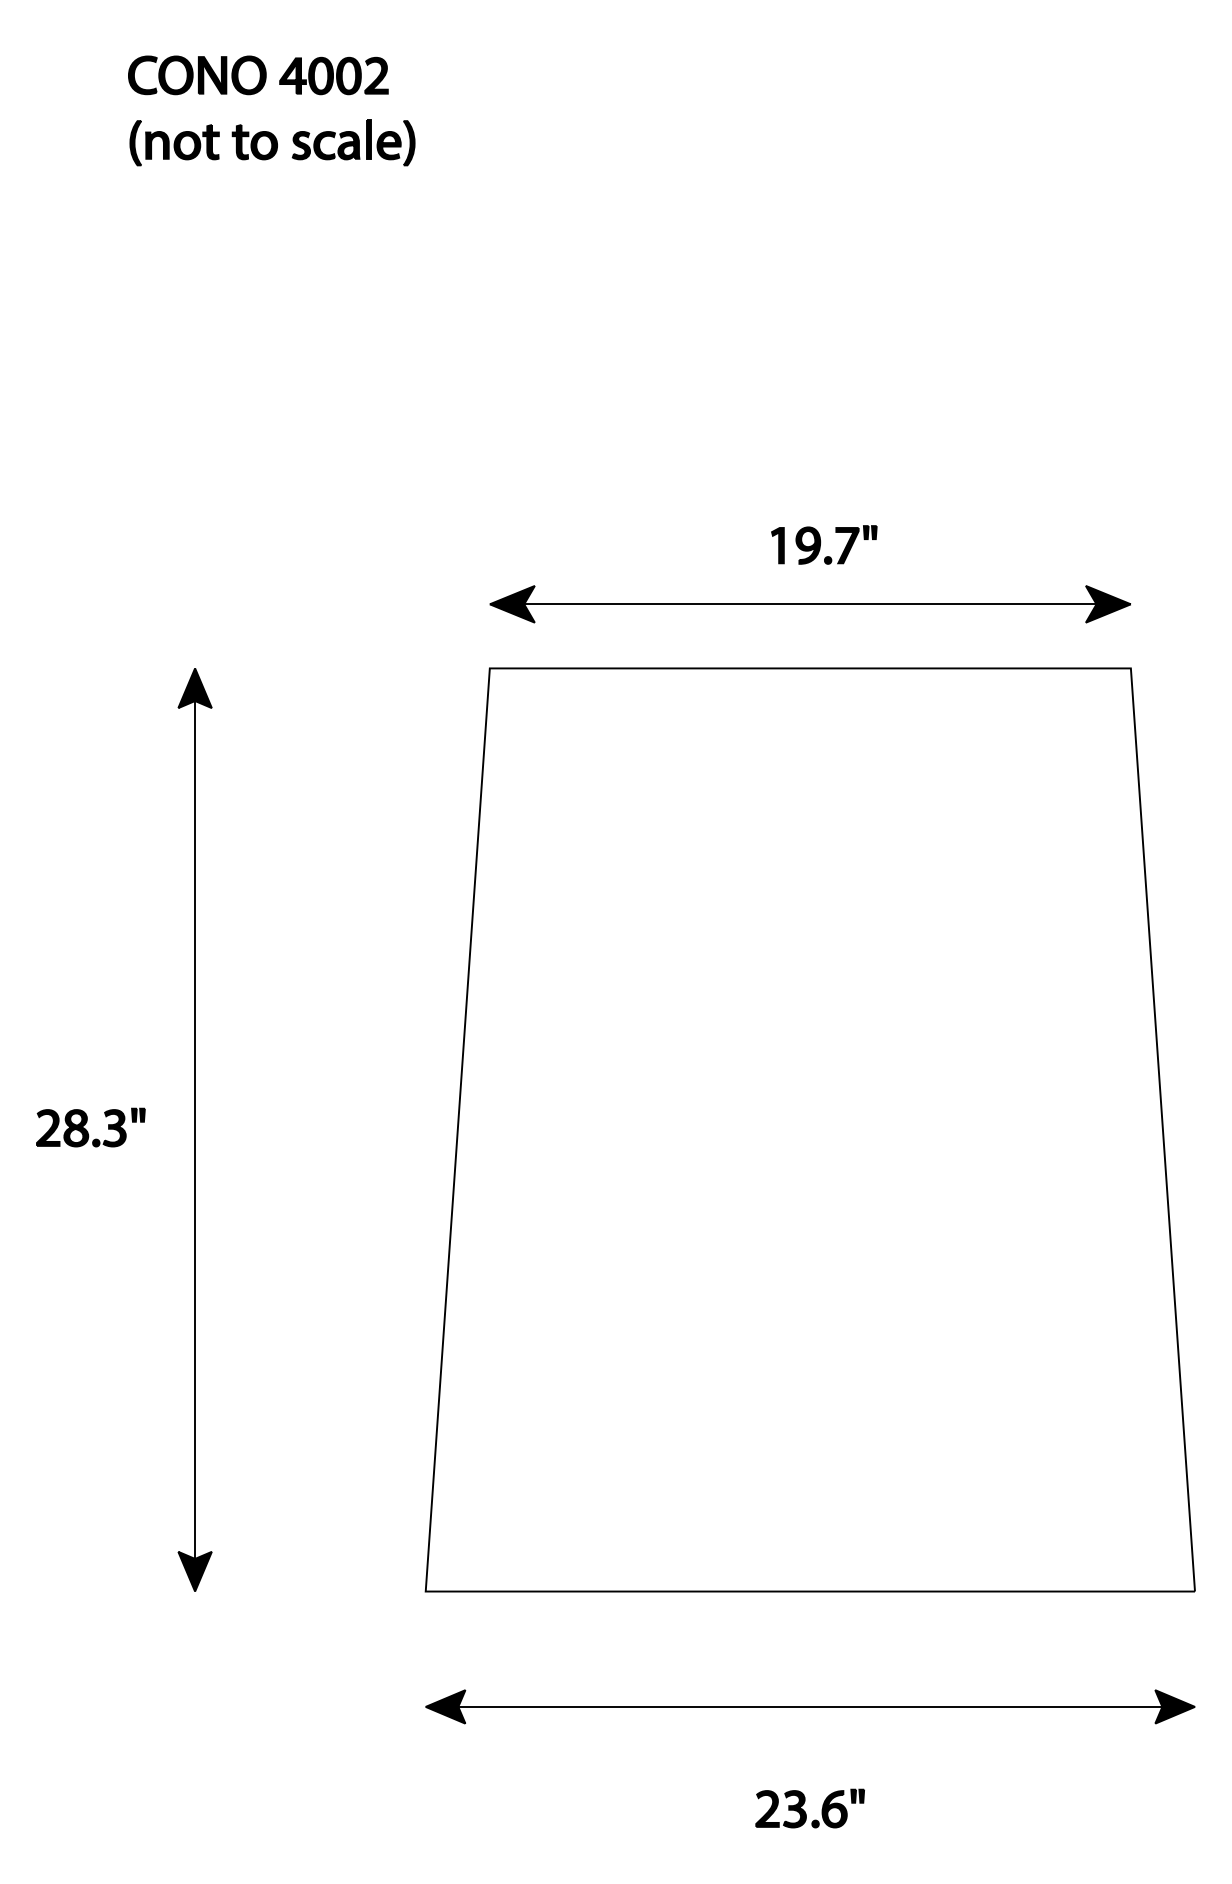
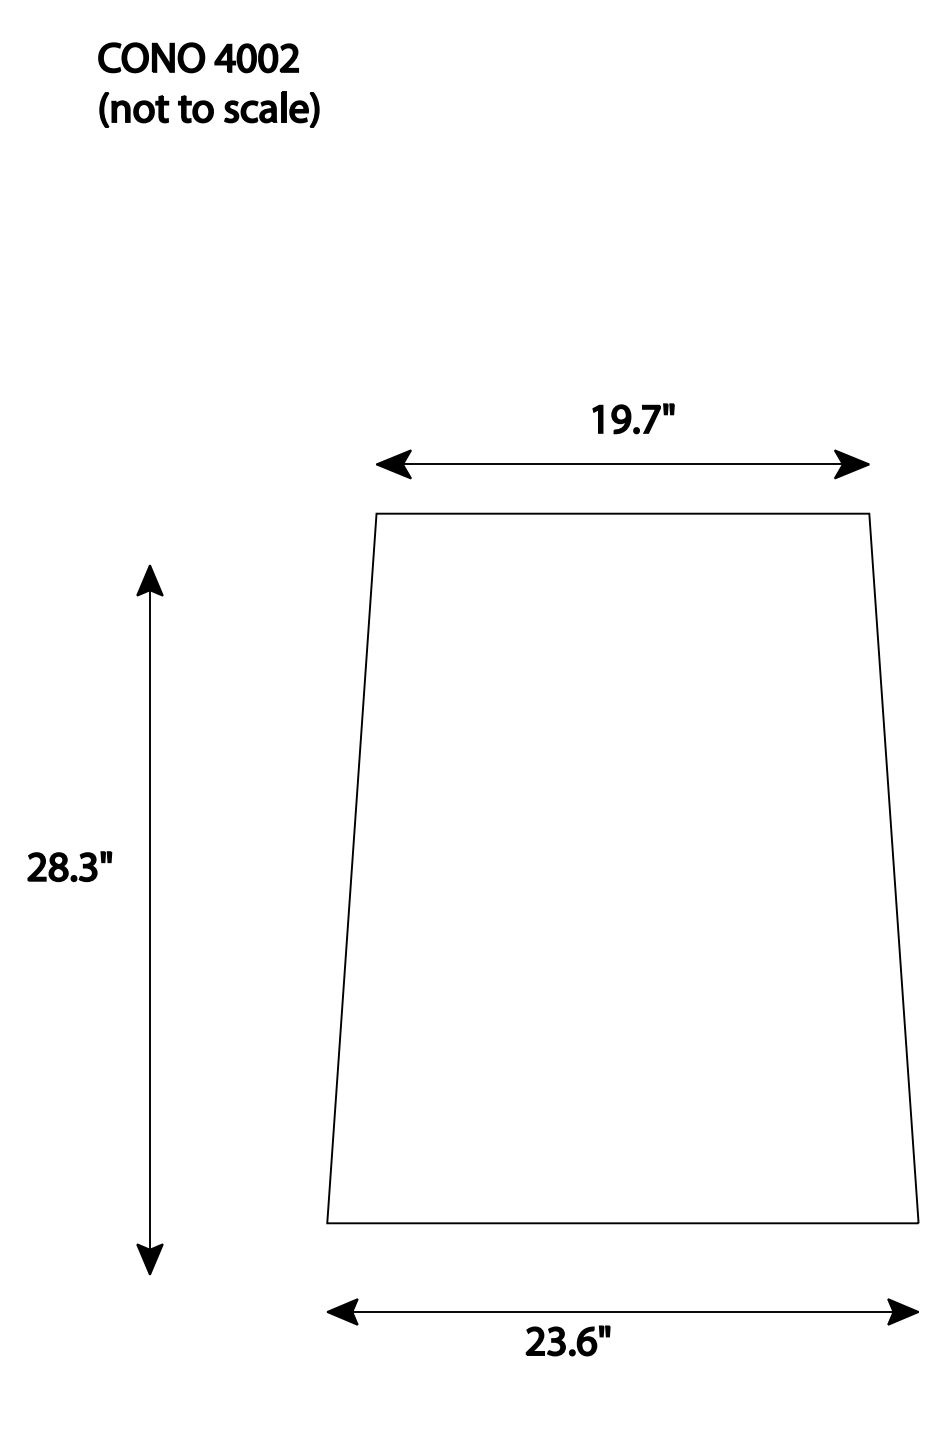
part: (194, 1129) -> (149, 919), moved
part: (809, 1808) -> (567, 1340), moved

